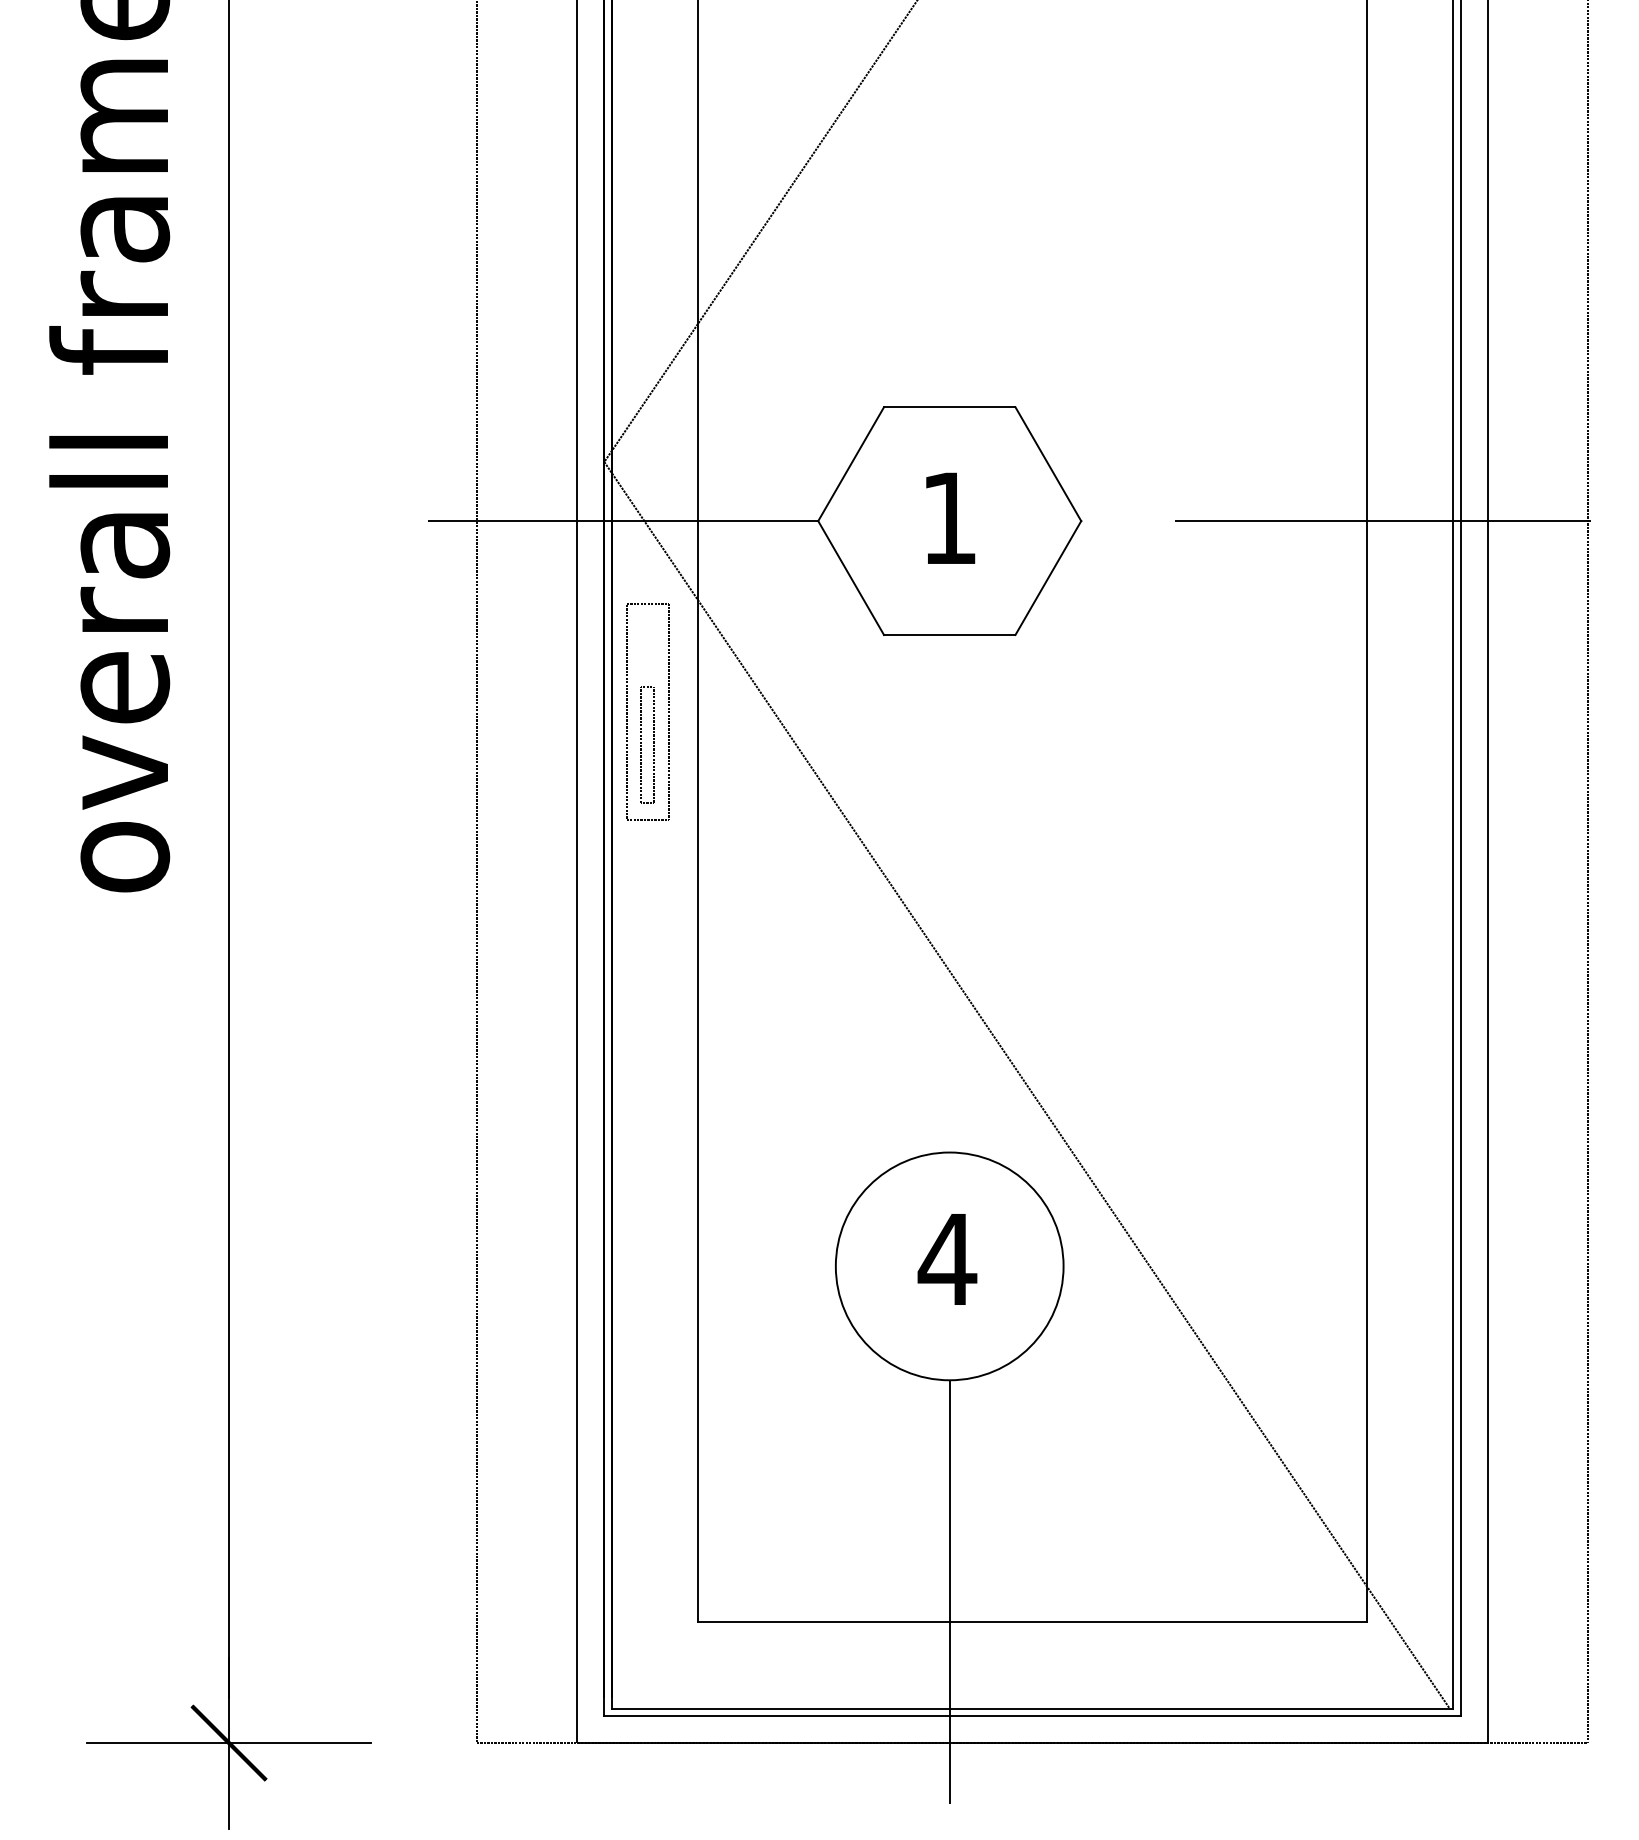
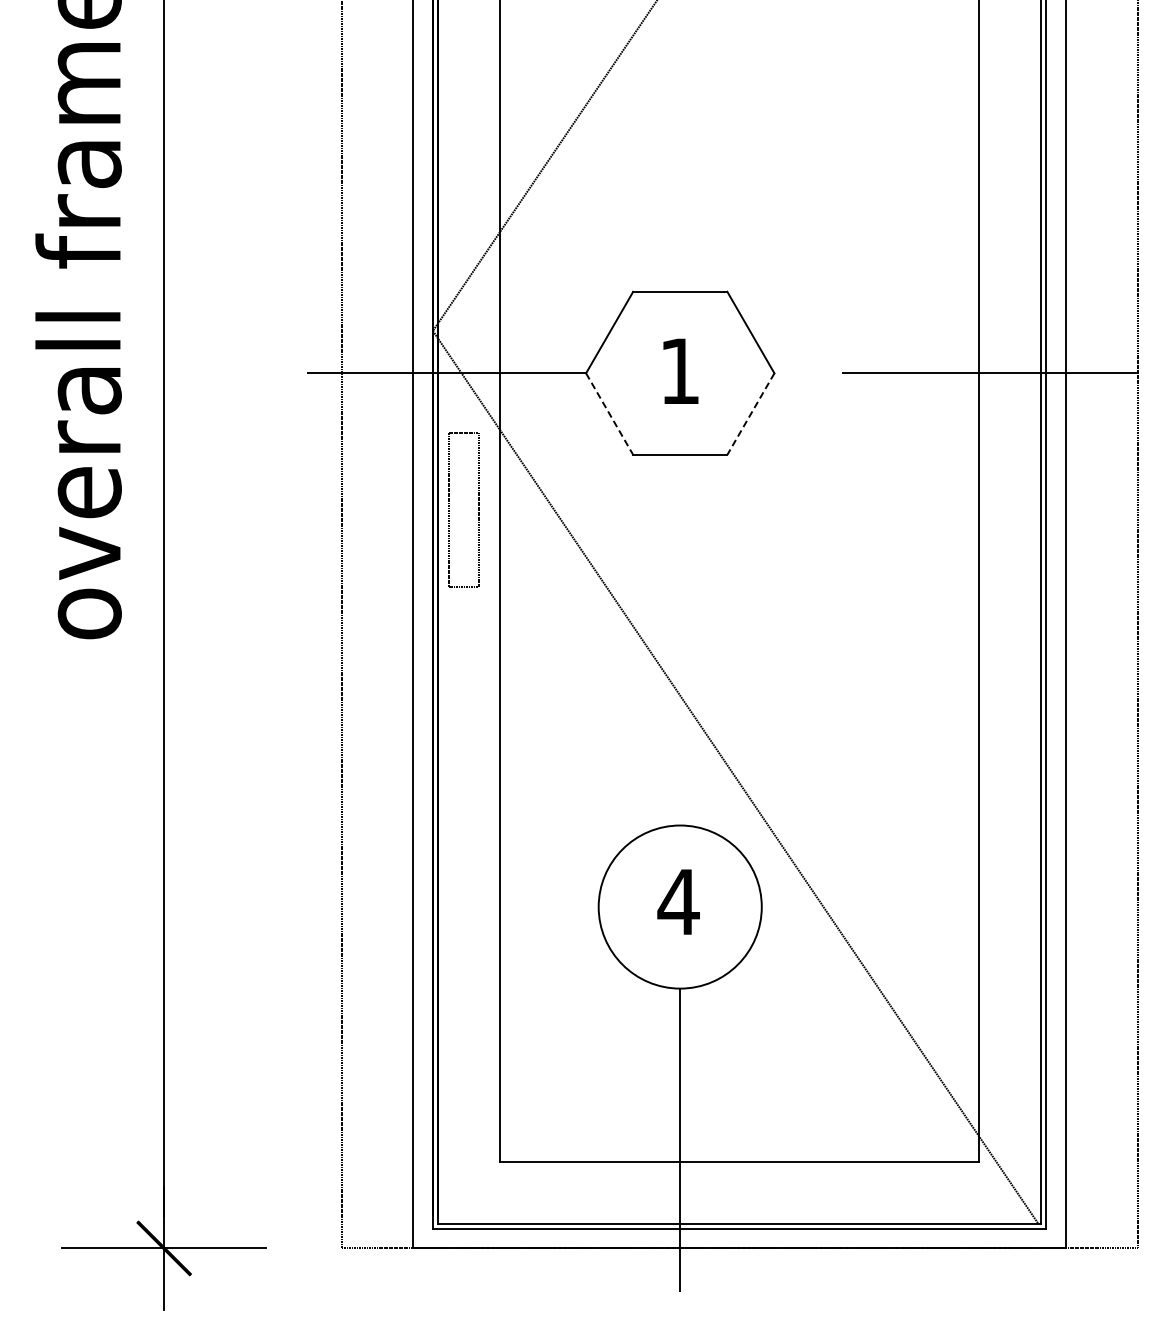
line: (850, 578) -> (609, 414), solid -> dashed
line: (1047, 578) -> (750, 414), solid -> dashed
part: (647, 744) -> (463, 533), removed

